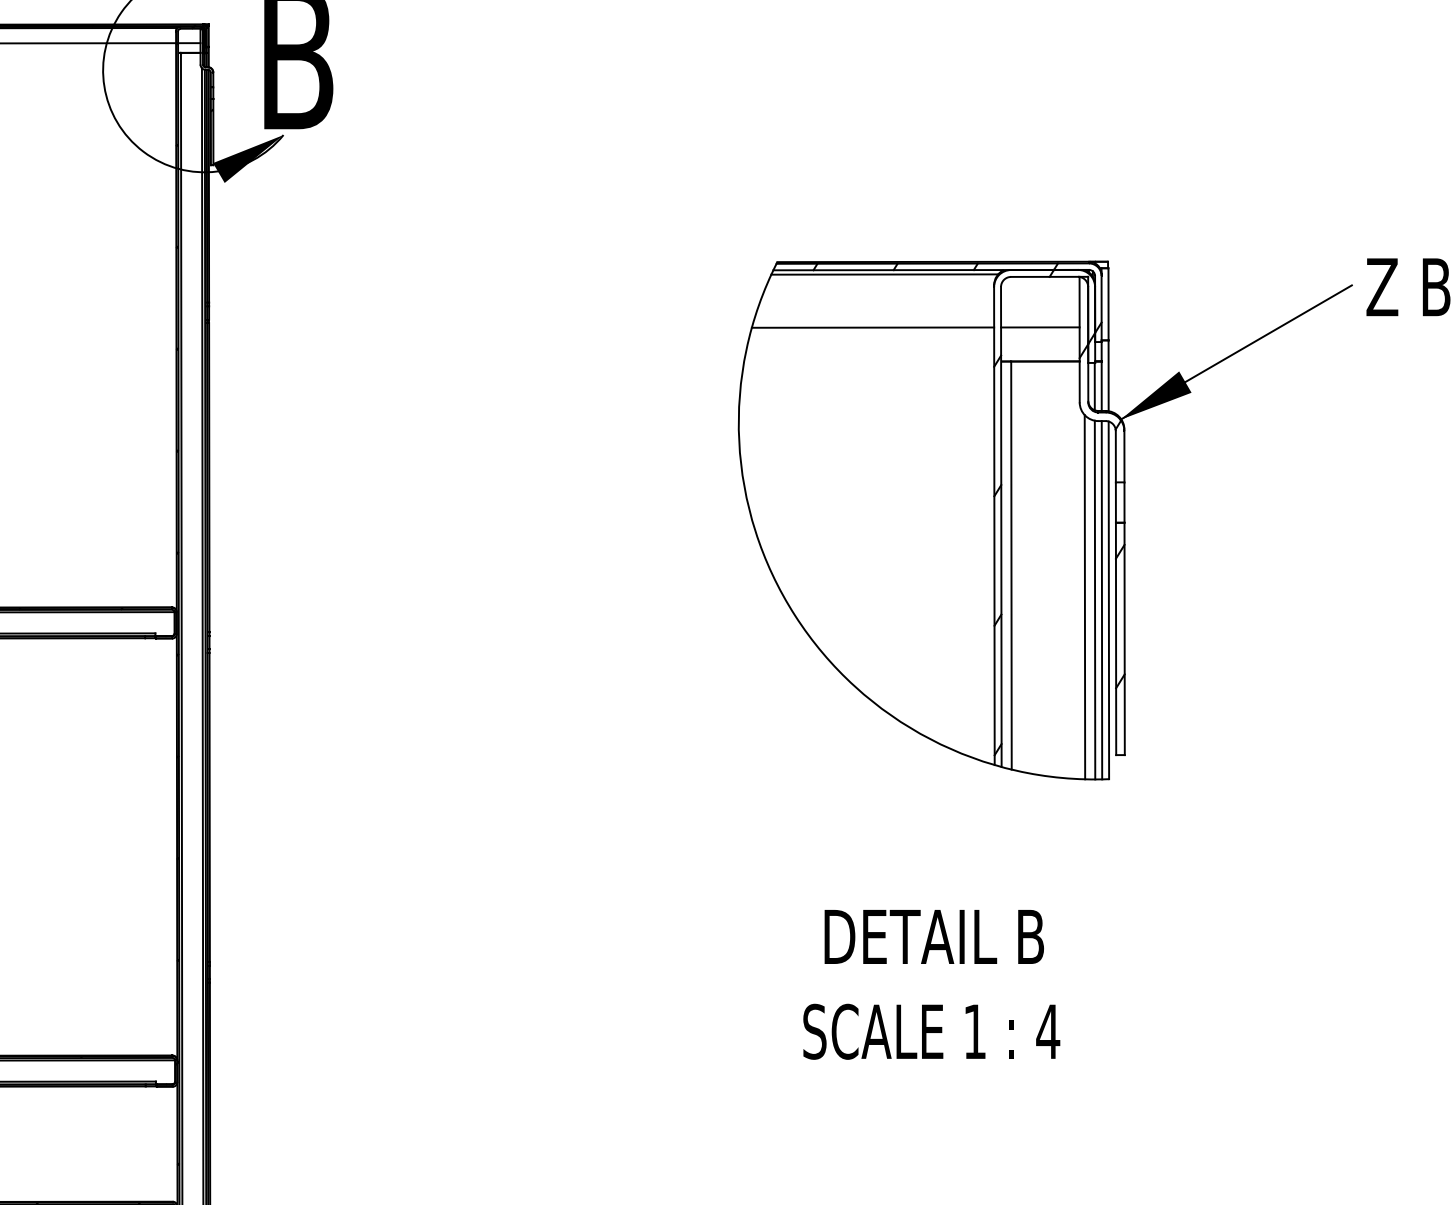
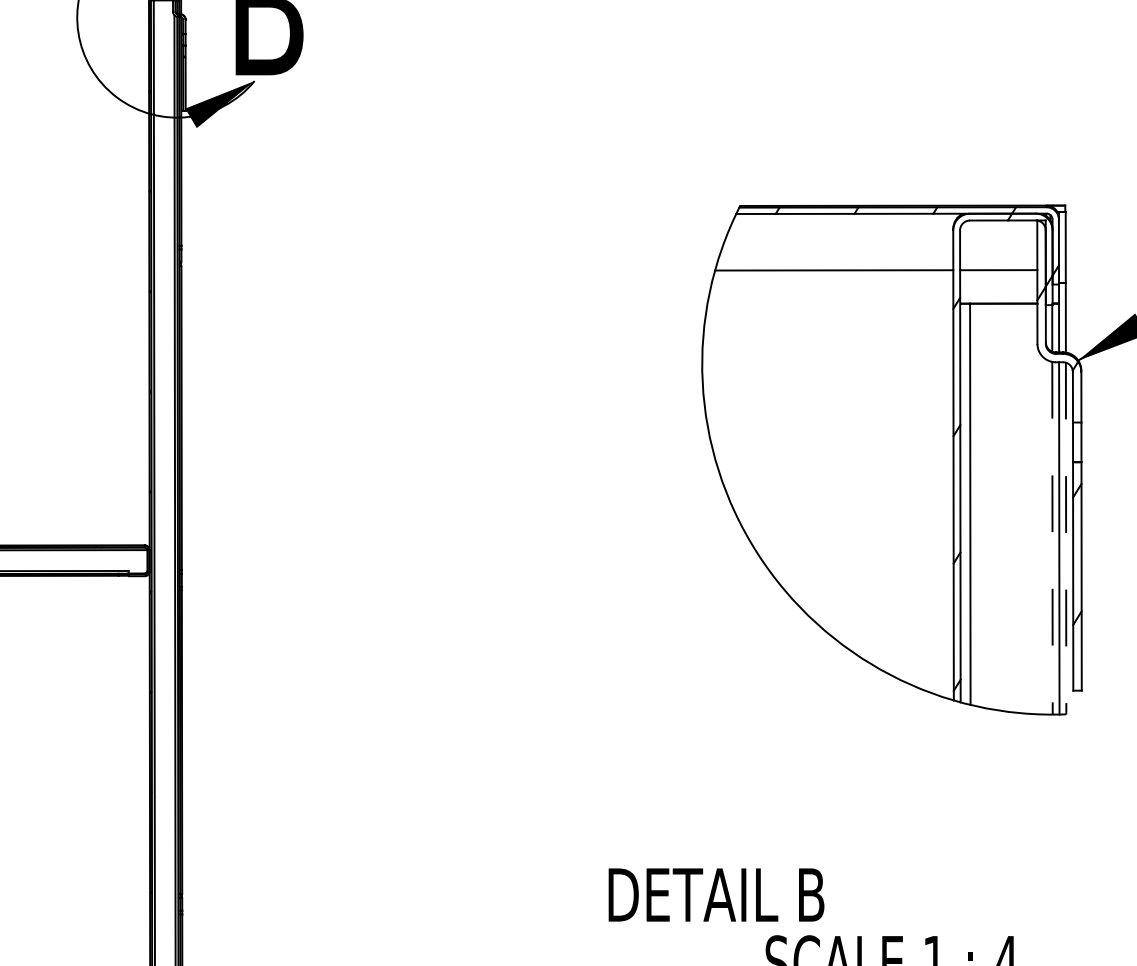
line: (884, 274) -> (845, 218), removed
line: (1084, 597) -> (1042, 535), removed
line: (1095, 600) -> (1052, 538), solid -> dashed
line: (1108, 600) -> (1065, 538), solid -> dashed
text: (933, 936) -> (715, 894), moved

